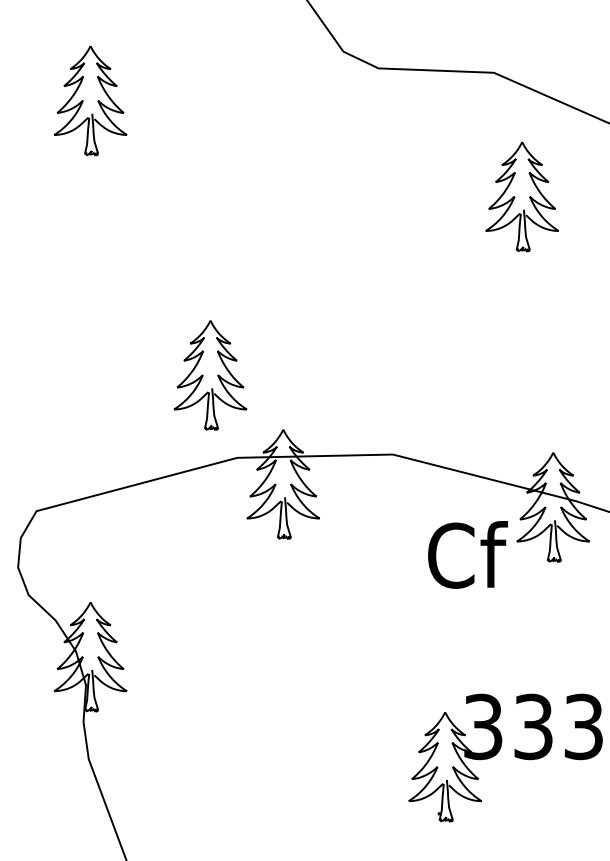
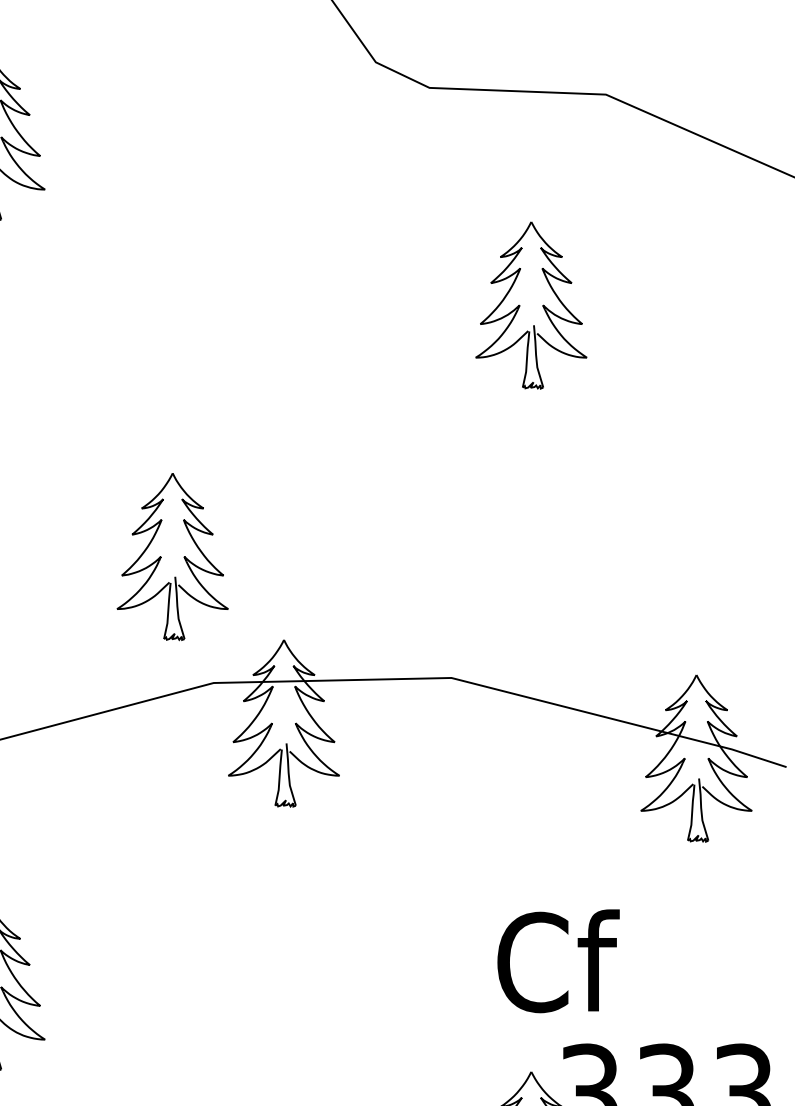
part: (521, 197) -> (530, 306), moved
text: (467, 554) -> (557, 960), moved

